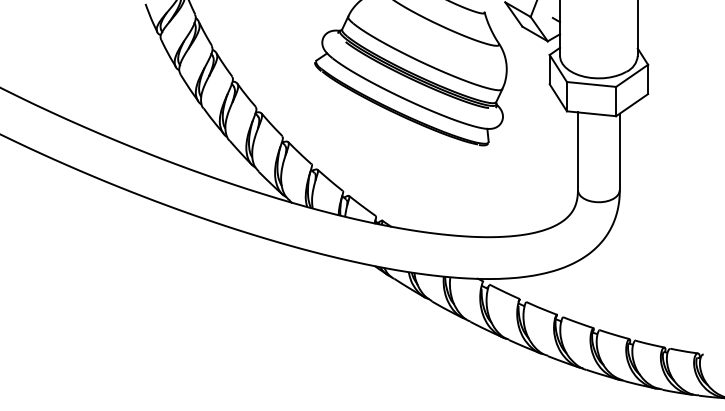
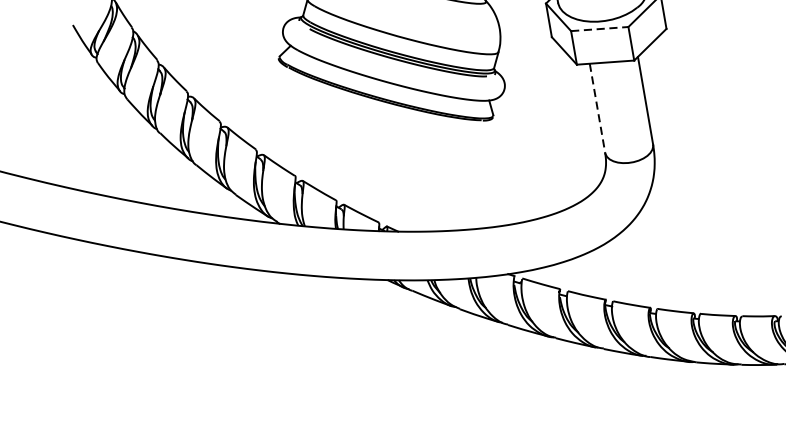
line: (591, 84) -> (599, 29), solid -> dashed
line: (577, 151) -> (596, 108), solid -> dashed

